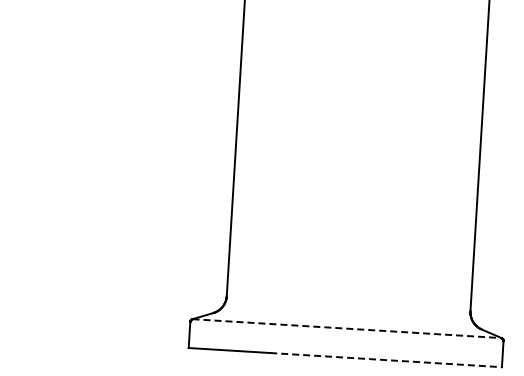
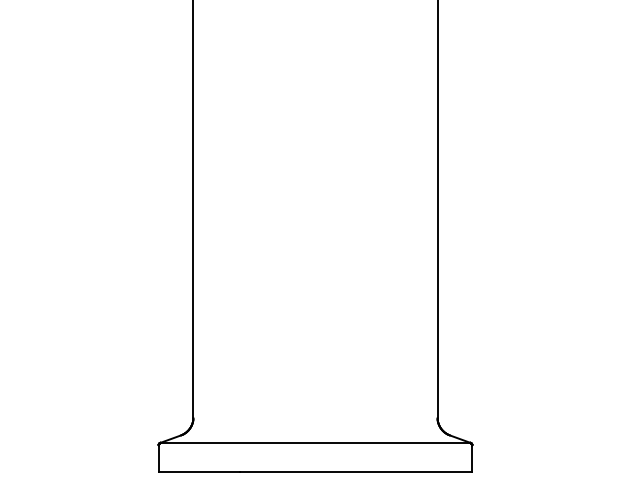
line: (347, 328) -> (315, 442), dashed -> solid
line: (386, 359) -> (356, 471), dashed -> solid

